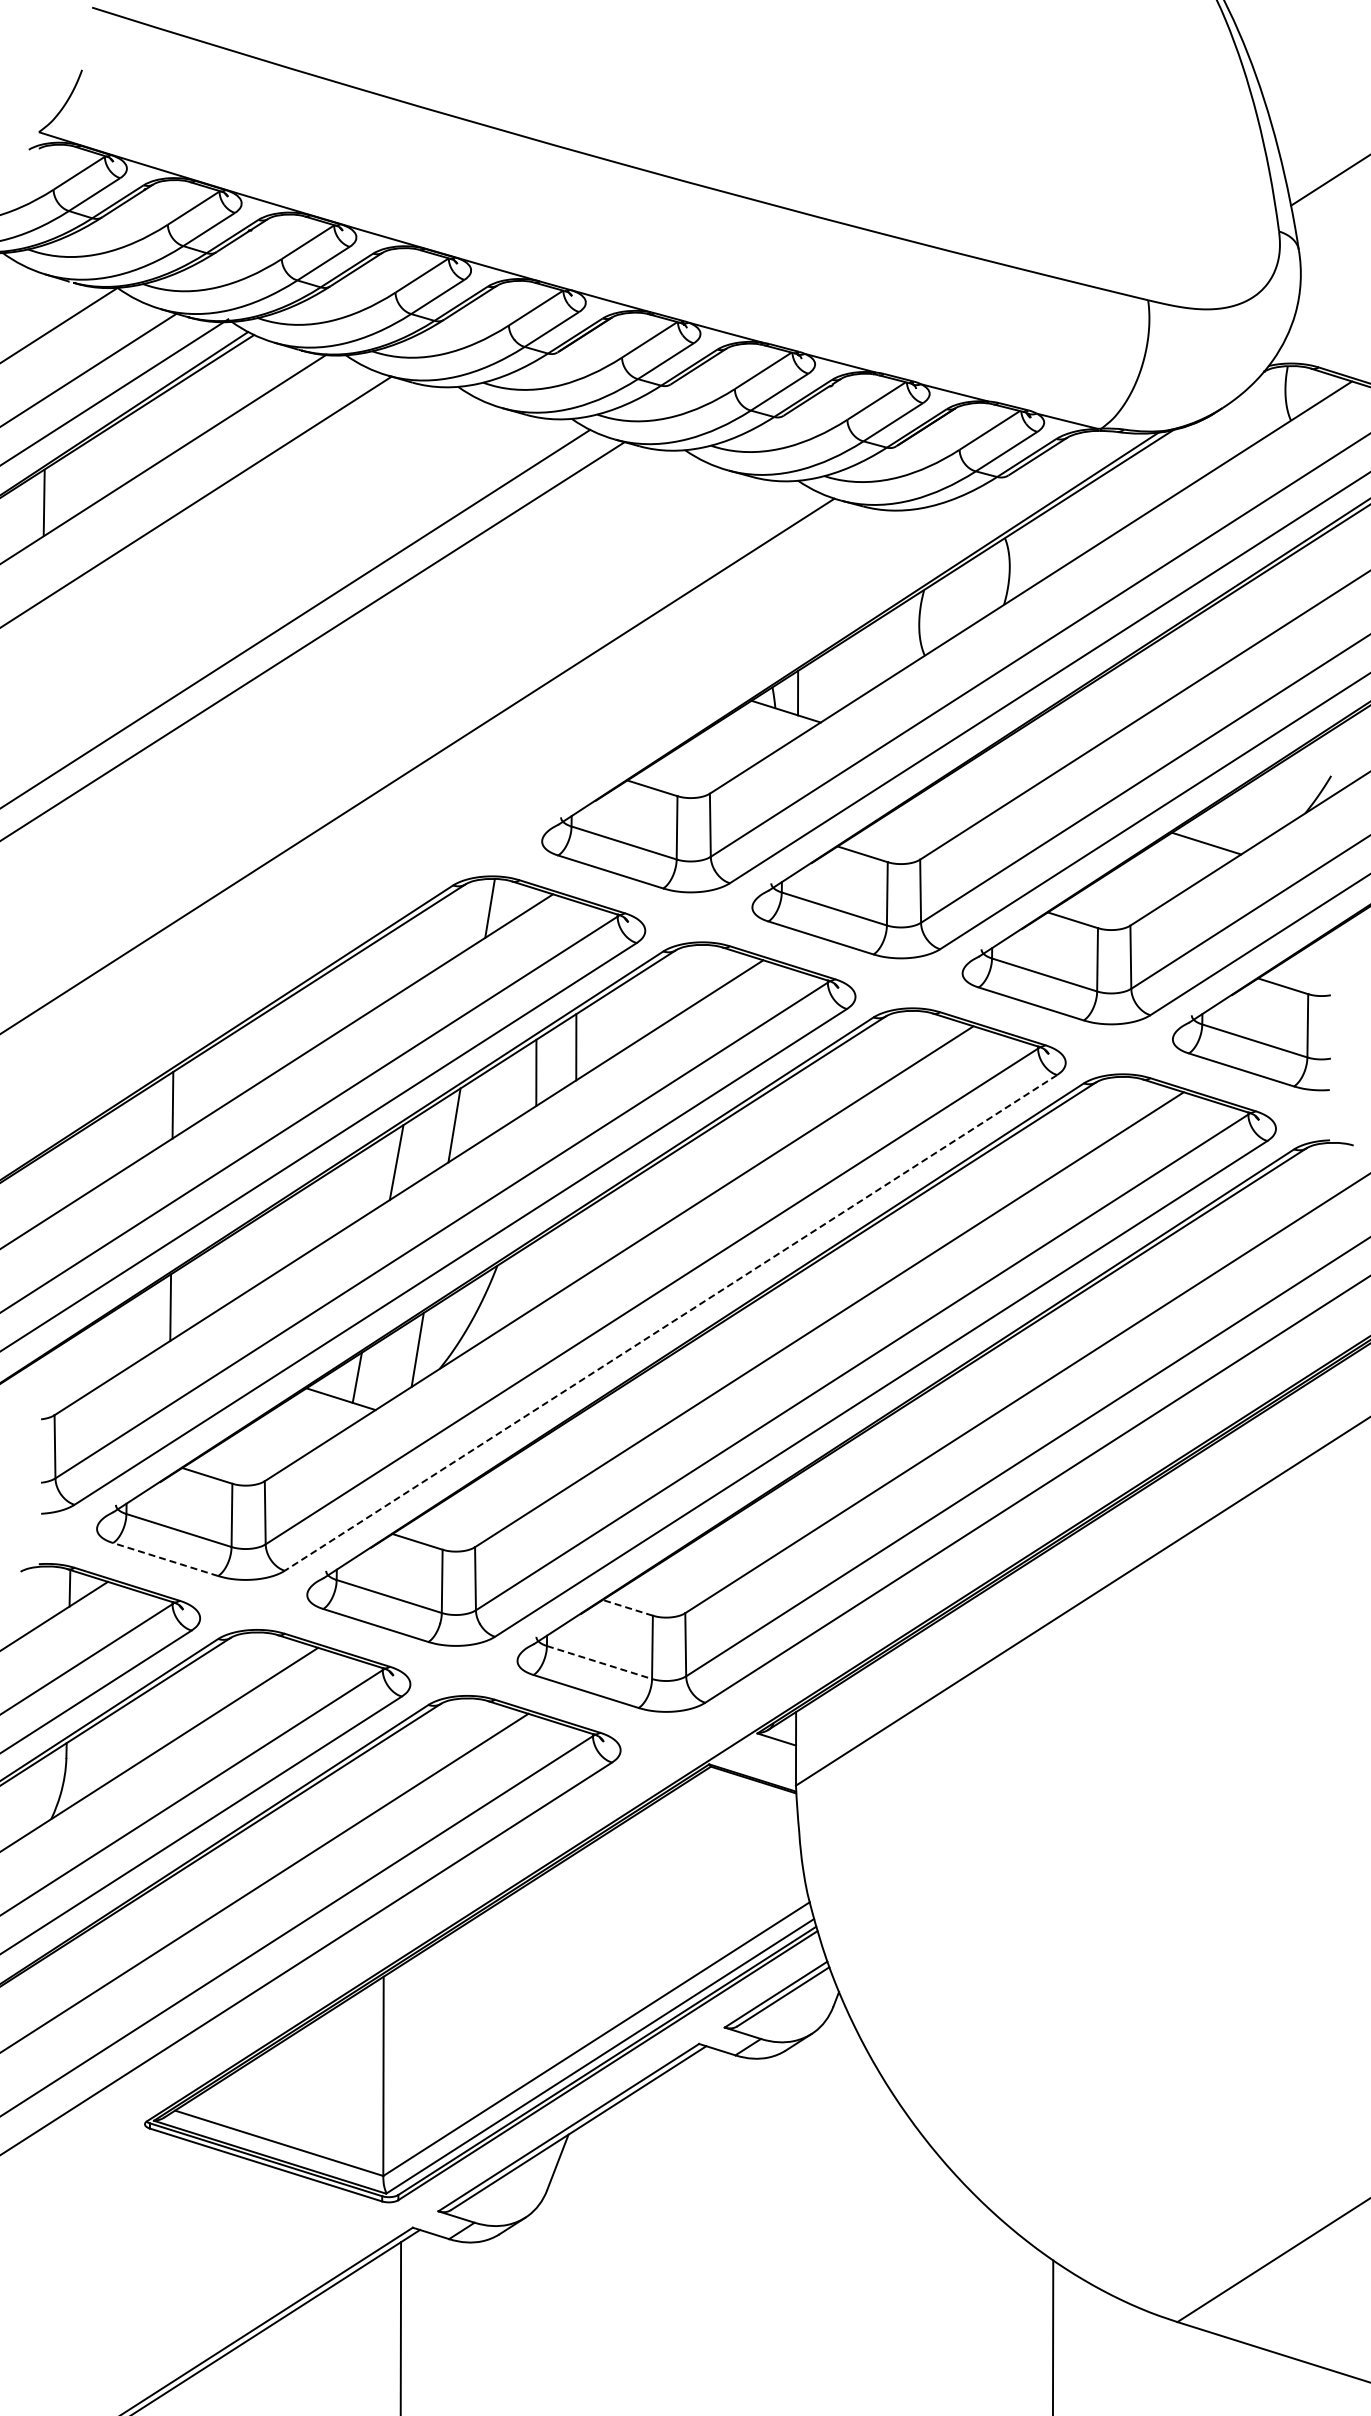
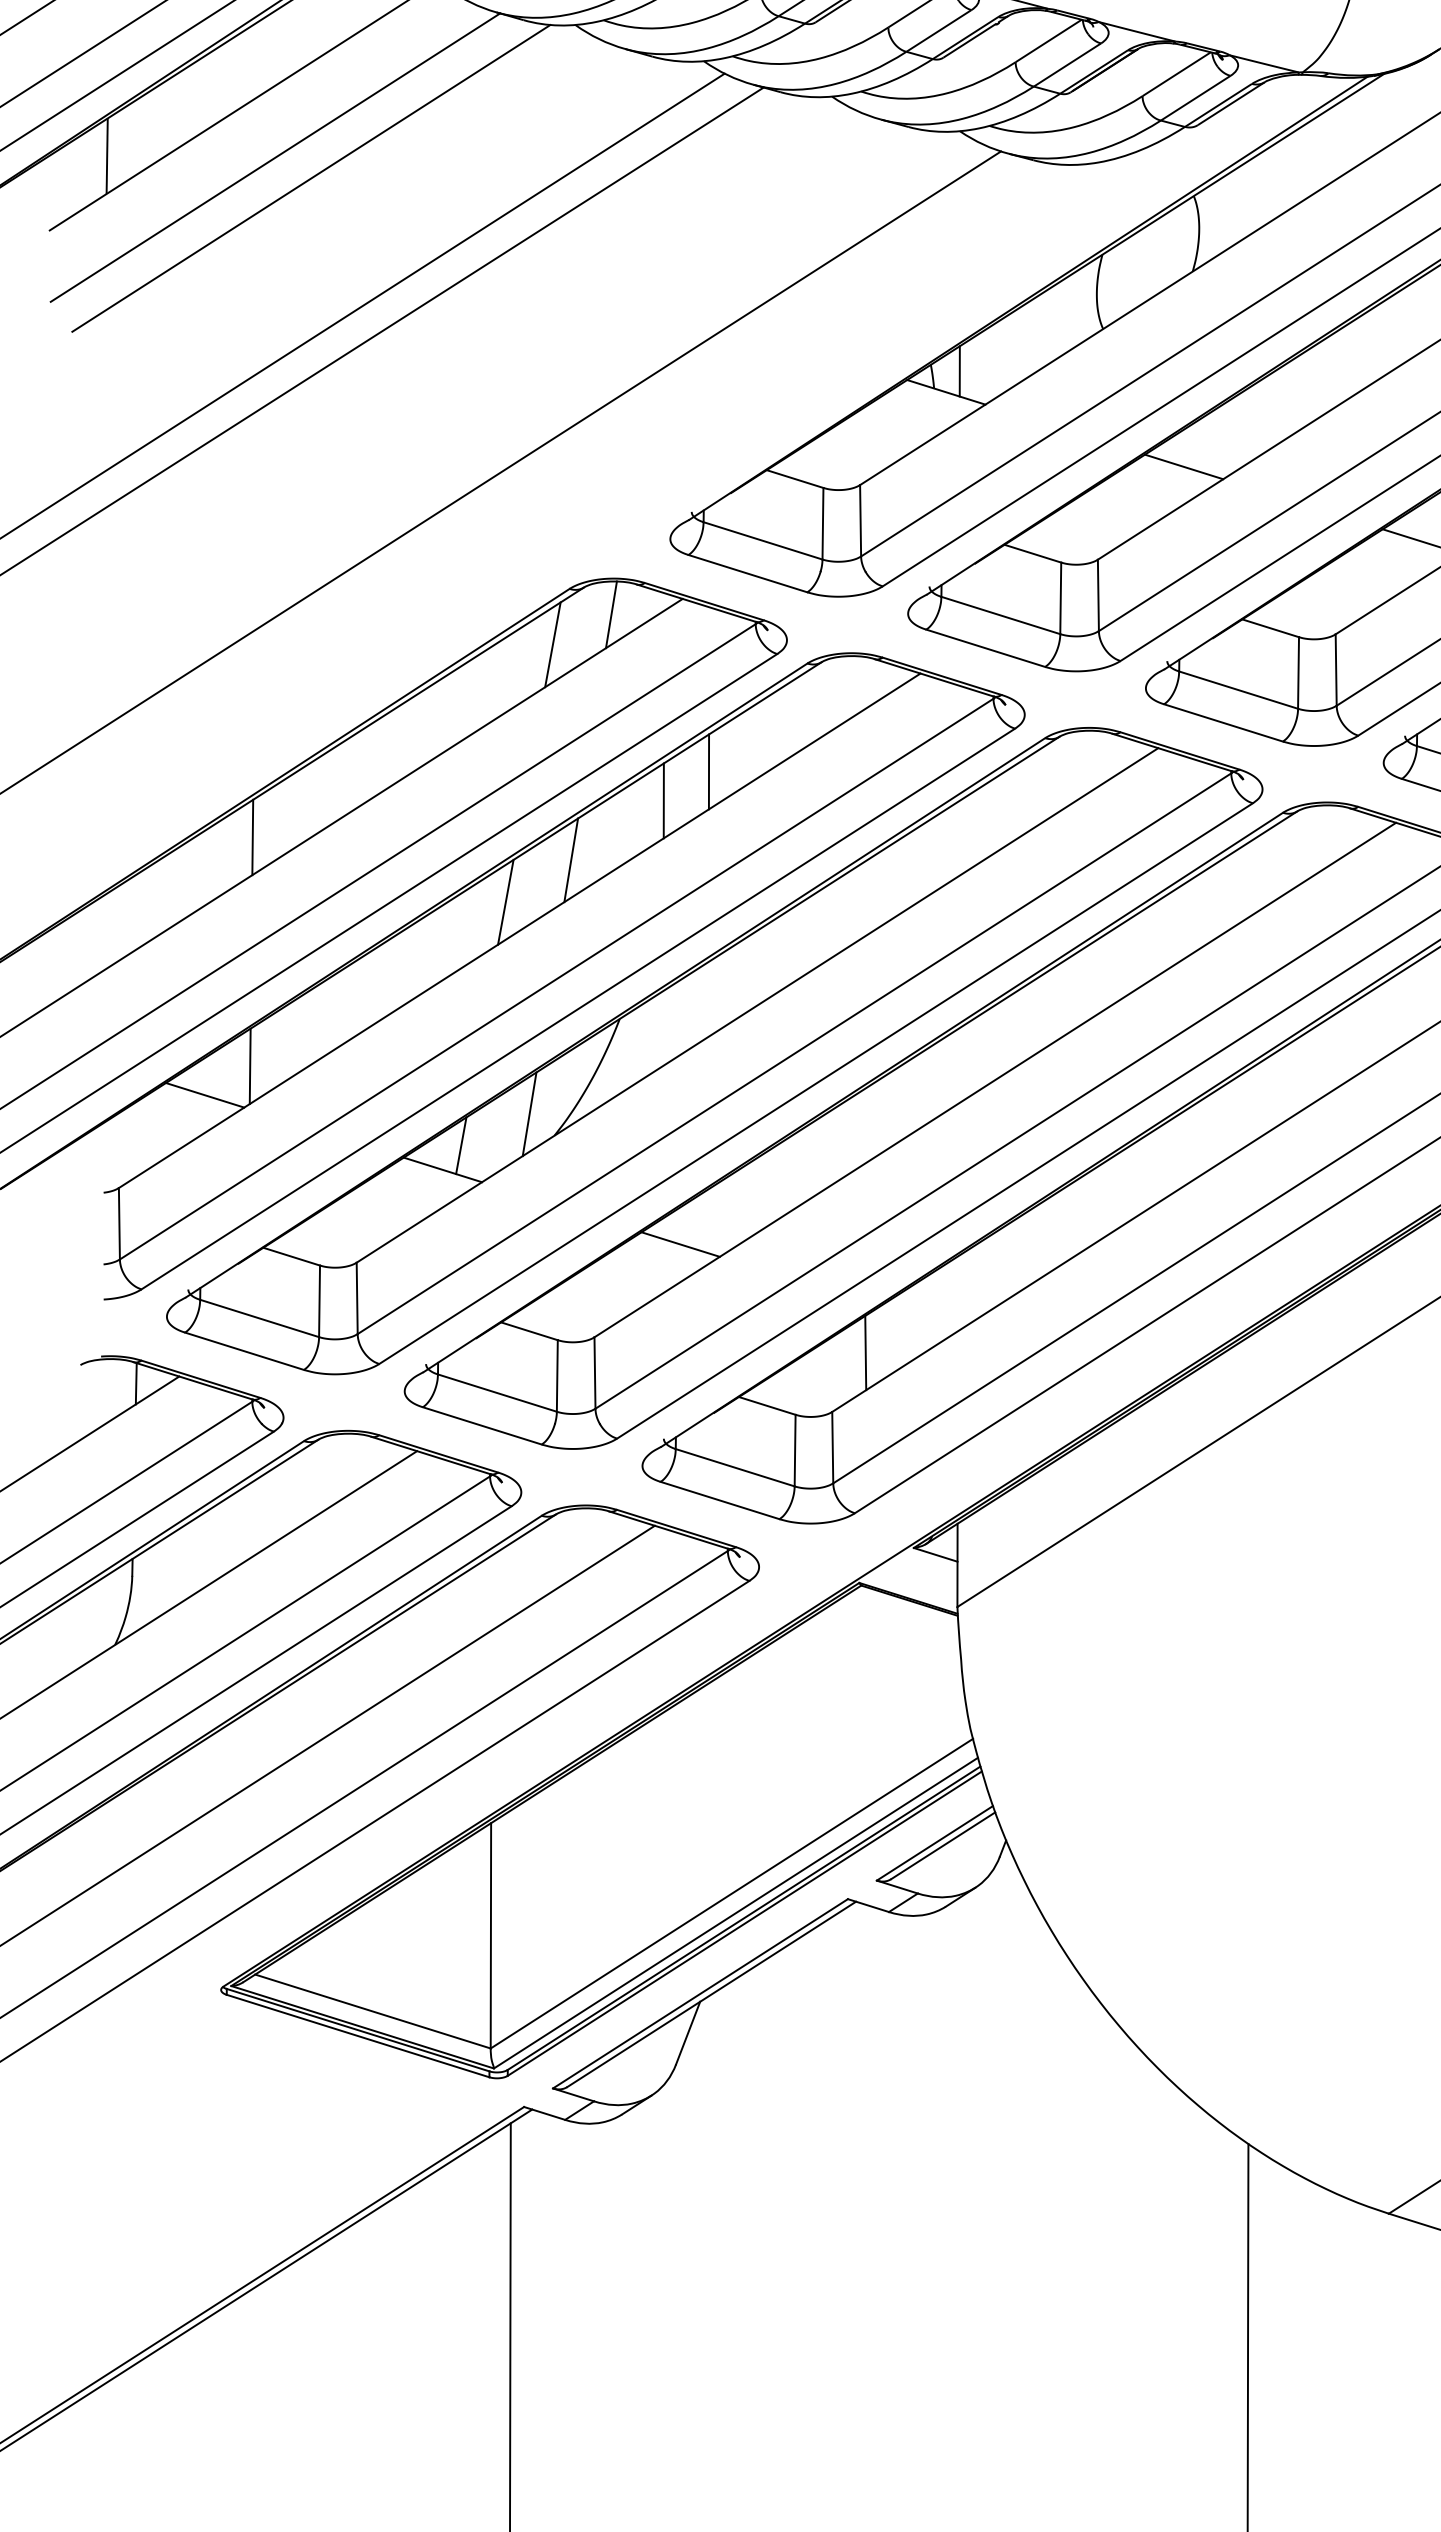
line: (224, 522) -> (311, 178), added
line: (996, 777) -> (1184, 466), added
line: (438, 934) -> (553, 644), added
line: (670, 1322) -> (815, 1083), dashed -> solid
line: (130, 1333) -> (204, 1095), added
line: (550, 1465) -> (679, 1244), added
line: (165, 1559) -> (244, 1351), dashed -> solid
line: (714, 1560) -> (865, 1352), added
line: (627, 1607) -> (766, 1405), dashed -> solid
line: (599, 1662) -> (735, 1467), dashed -> solid

